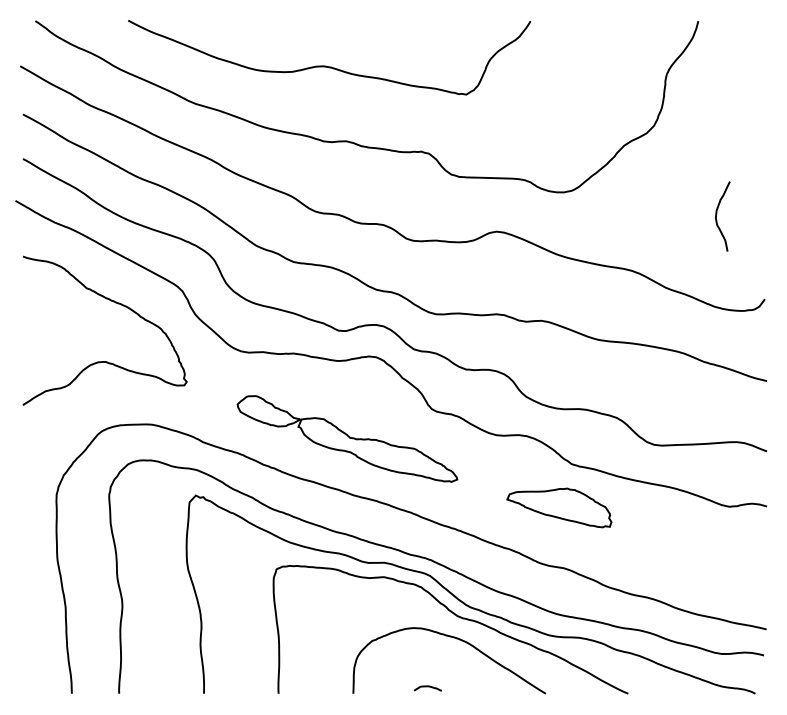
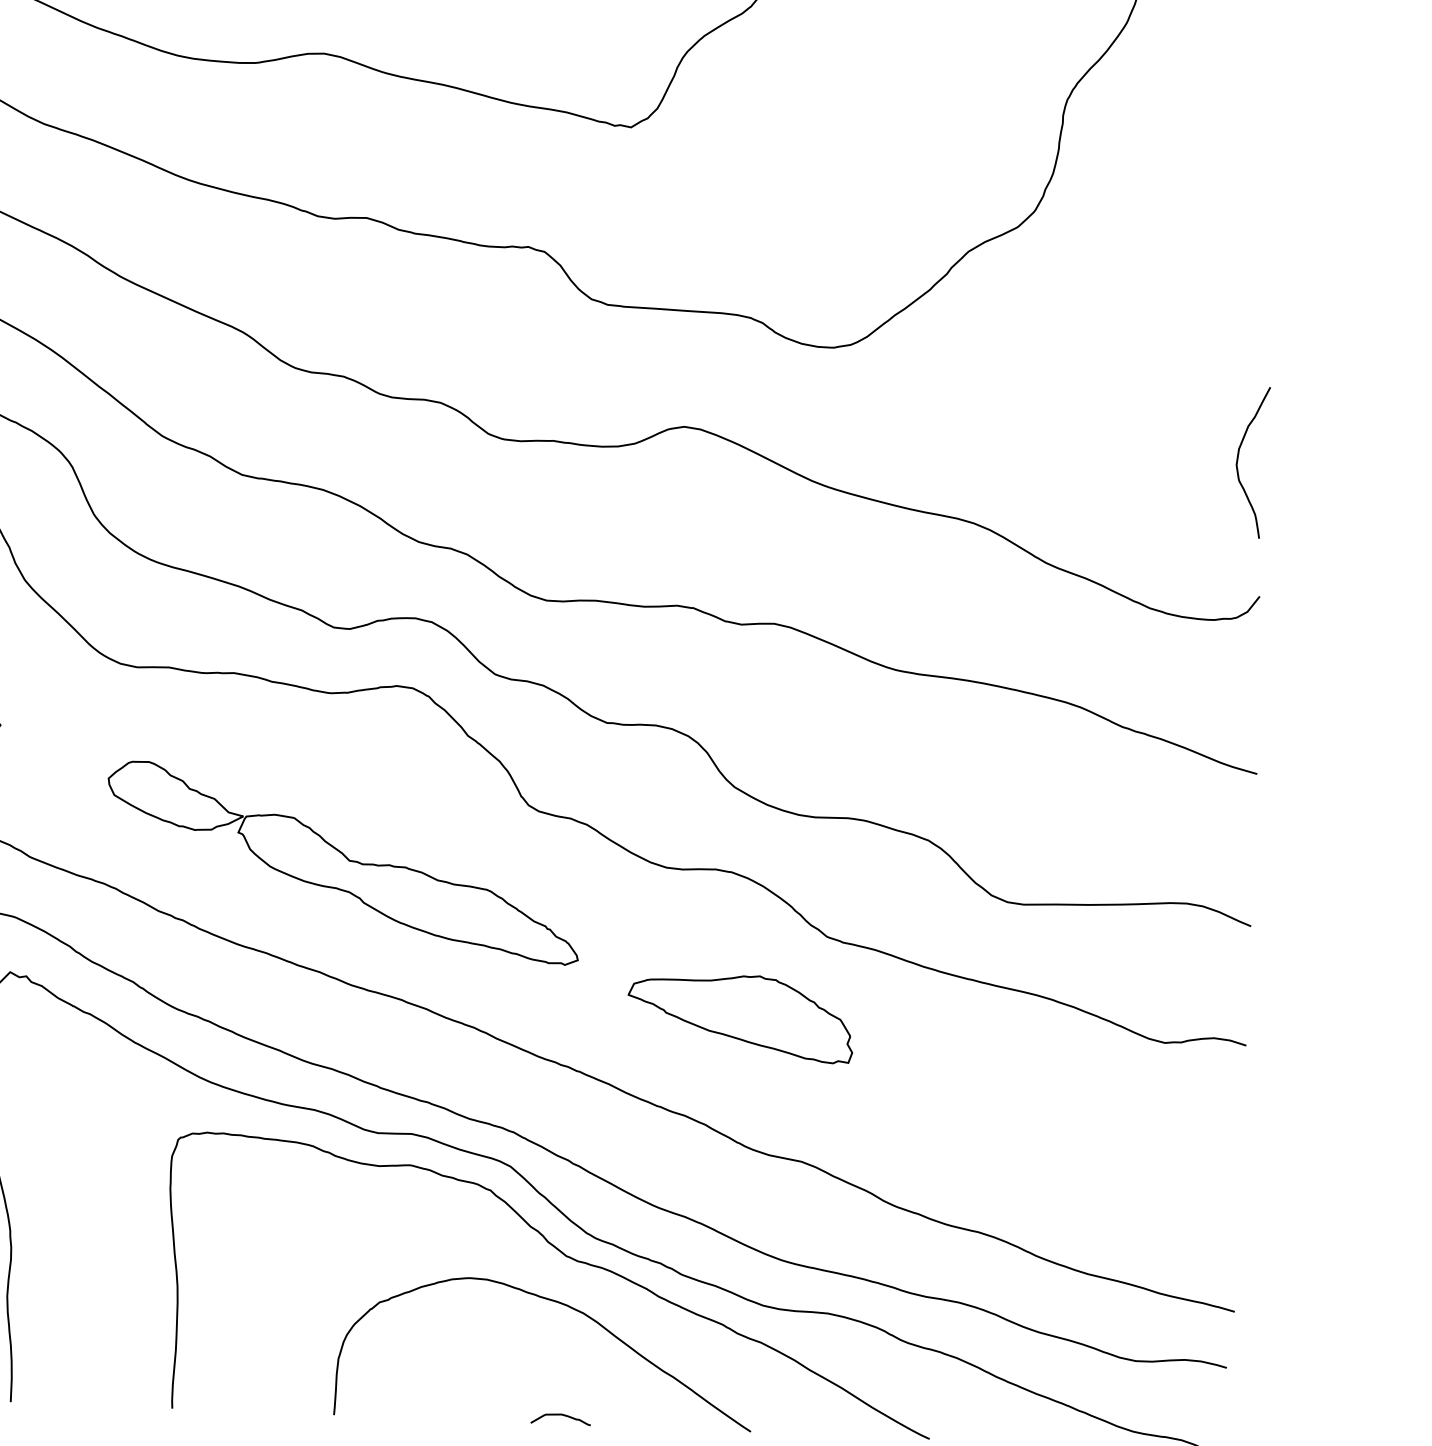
curve: (717, 214) -> (1240, 457), moved
part: (559, 507) -> (740, 1016), moved
curve: (427, 687) -> (559, 1417), moved

